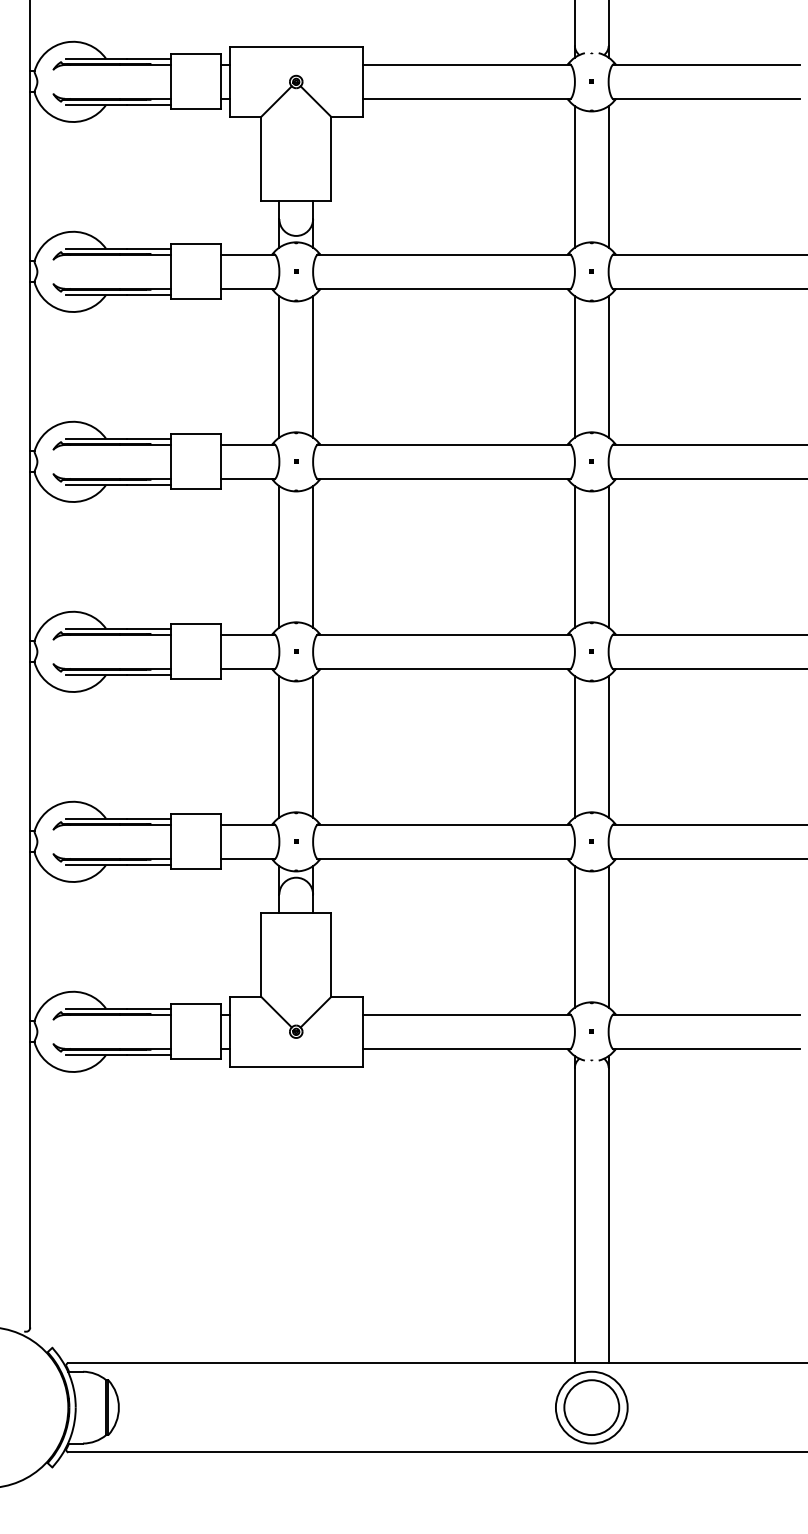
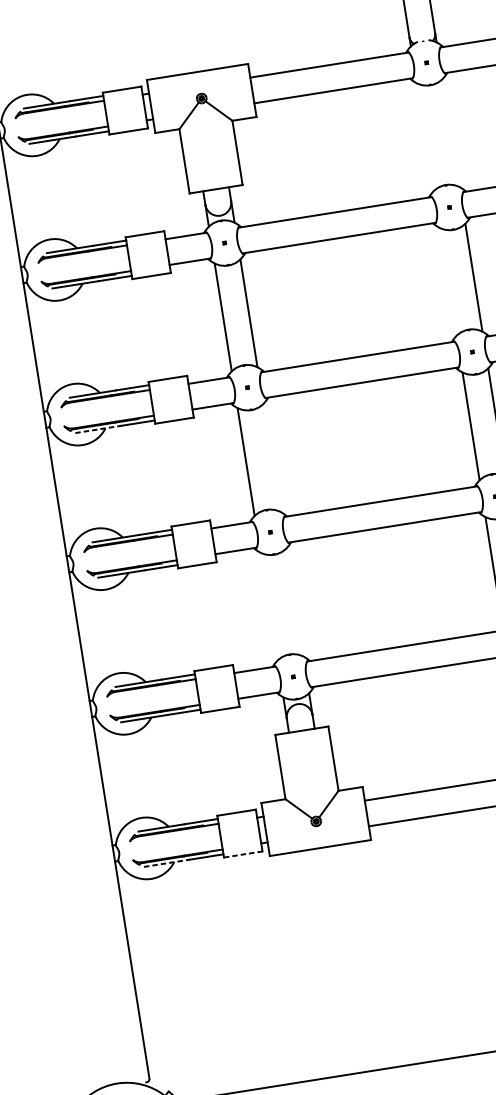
line: (574, 176) -> (424, 136), removed
line: (608, 176) -> (450, 132), removed
line: (574, 366) -> (447, 281), removed
line: (97, 485) -> (99, 429), solid -> dashed
line: (313, 556) -> (272, 457), removed
line: (279, 746) -> (269, 606), removed
line: (313, 746) -> (294, 602), removed
line: (97, 1055) -> (167, 863), solid -> dashed
line: (196, 1059) -> (243, 854), solid -> dashed

